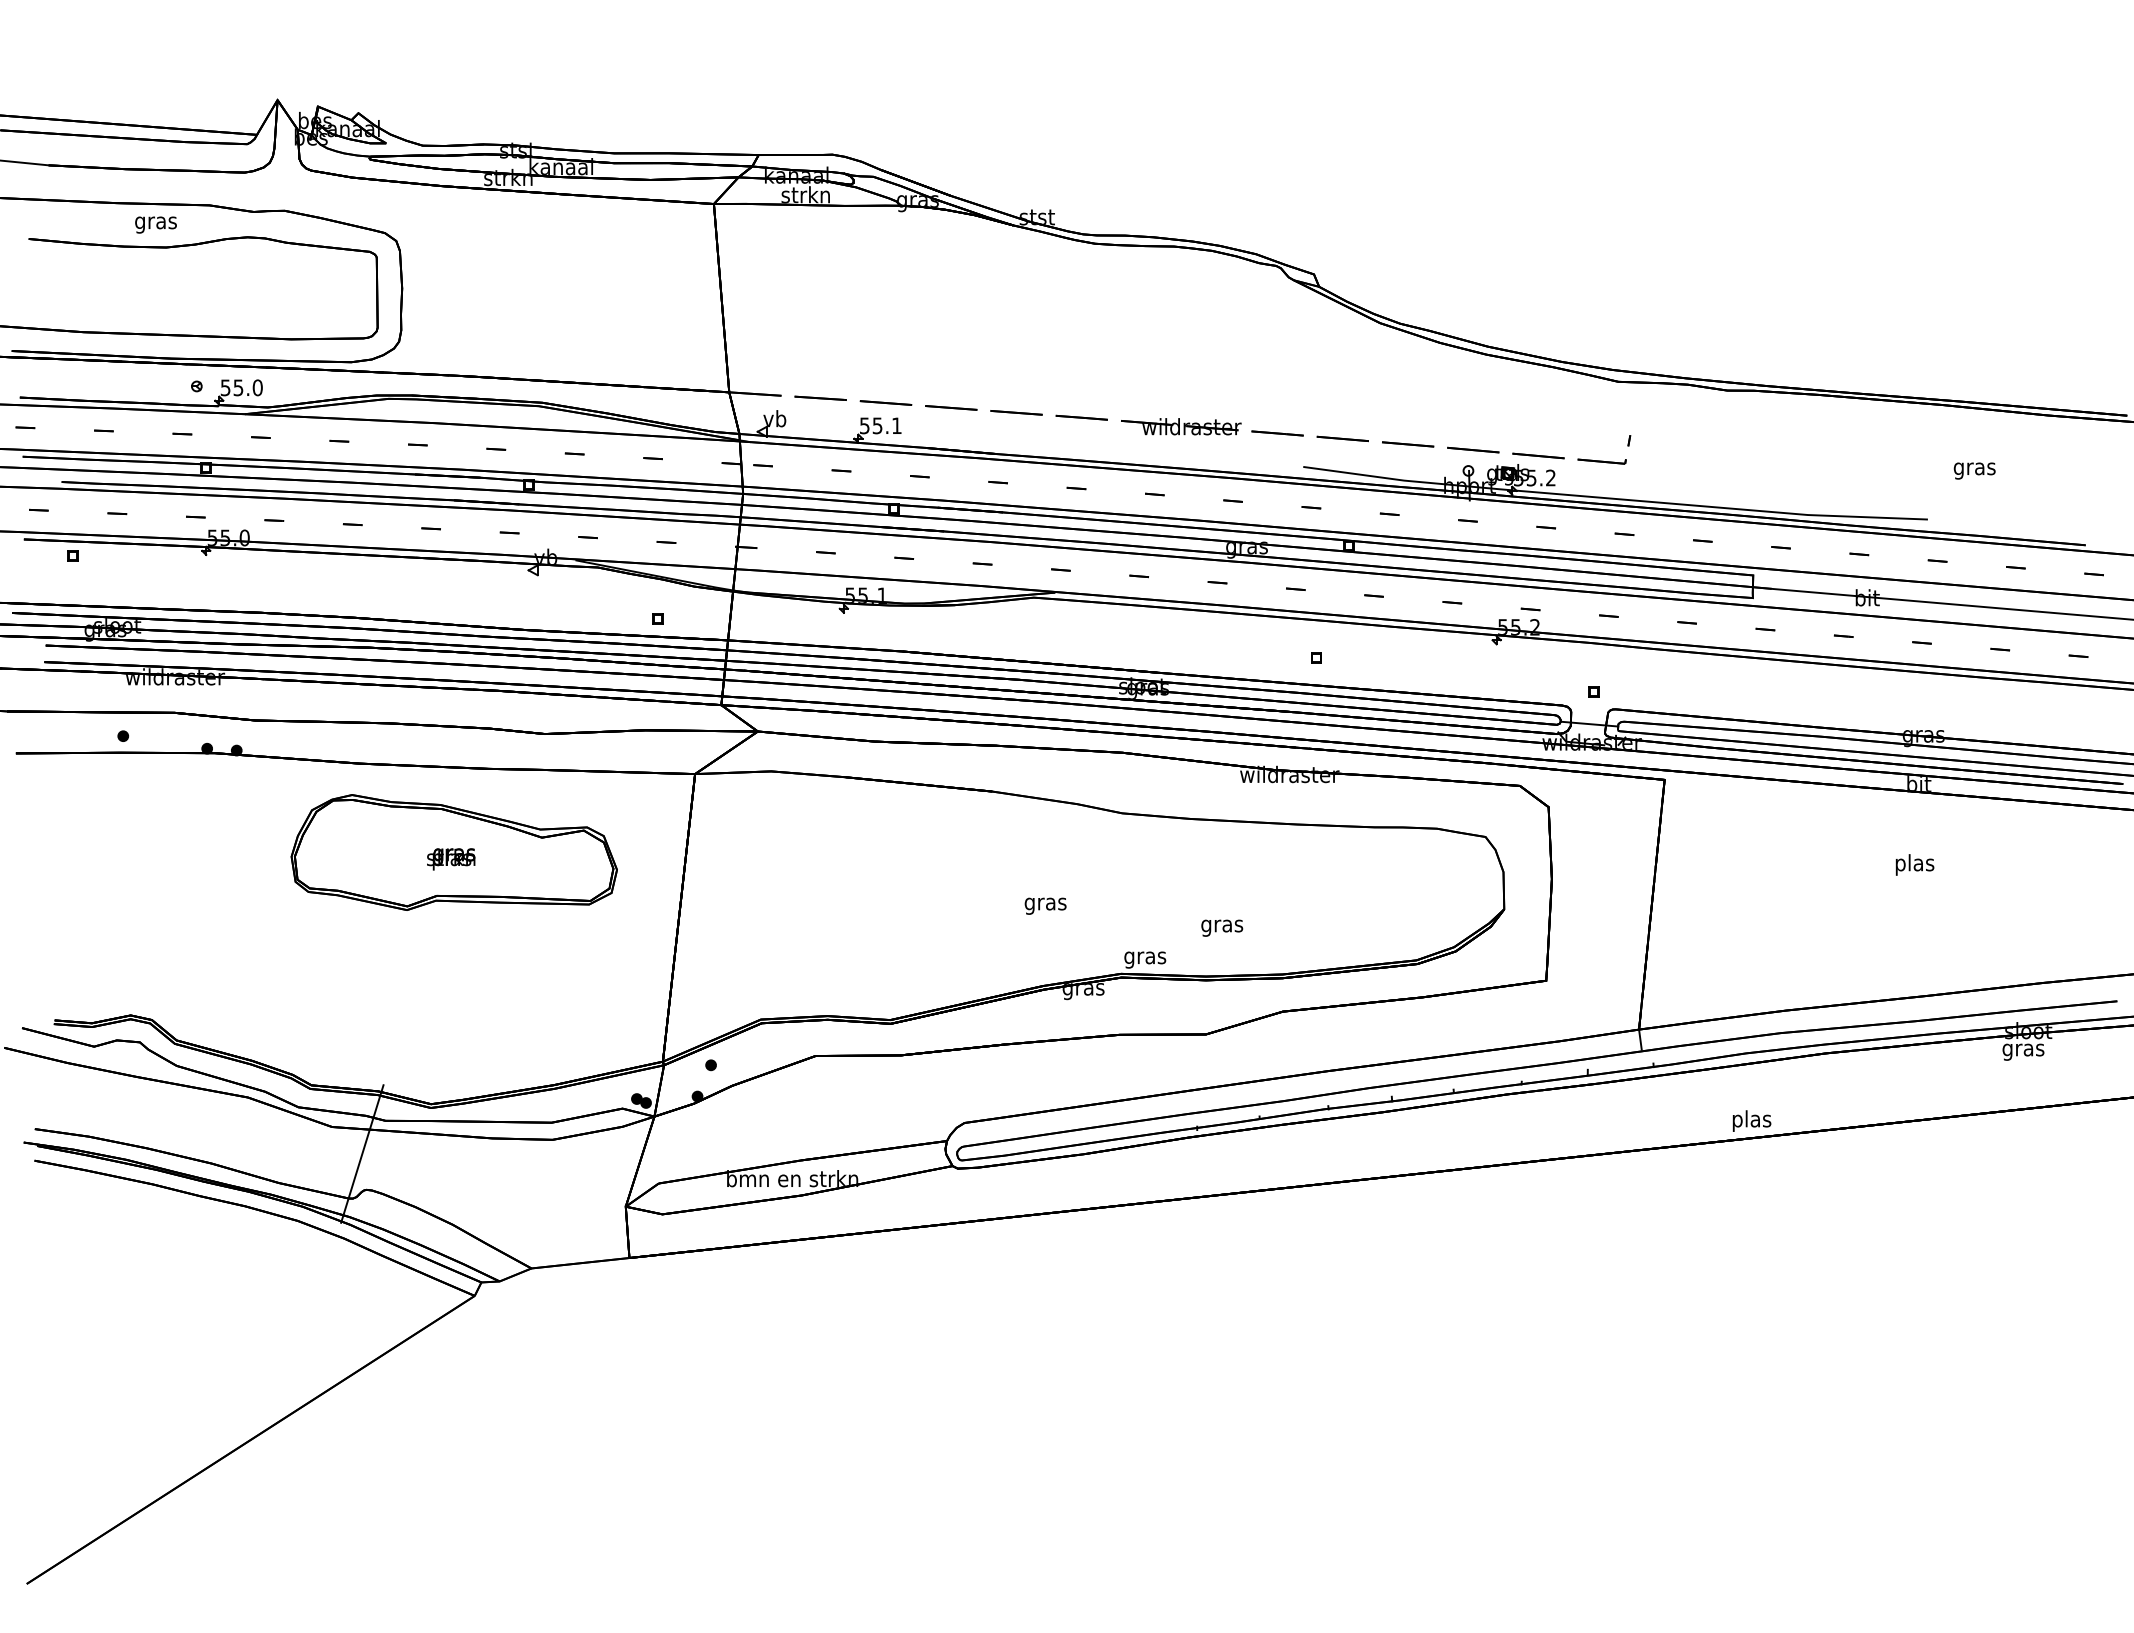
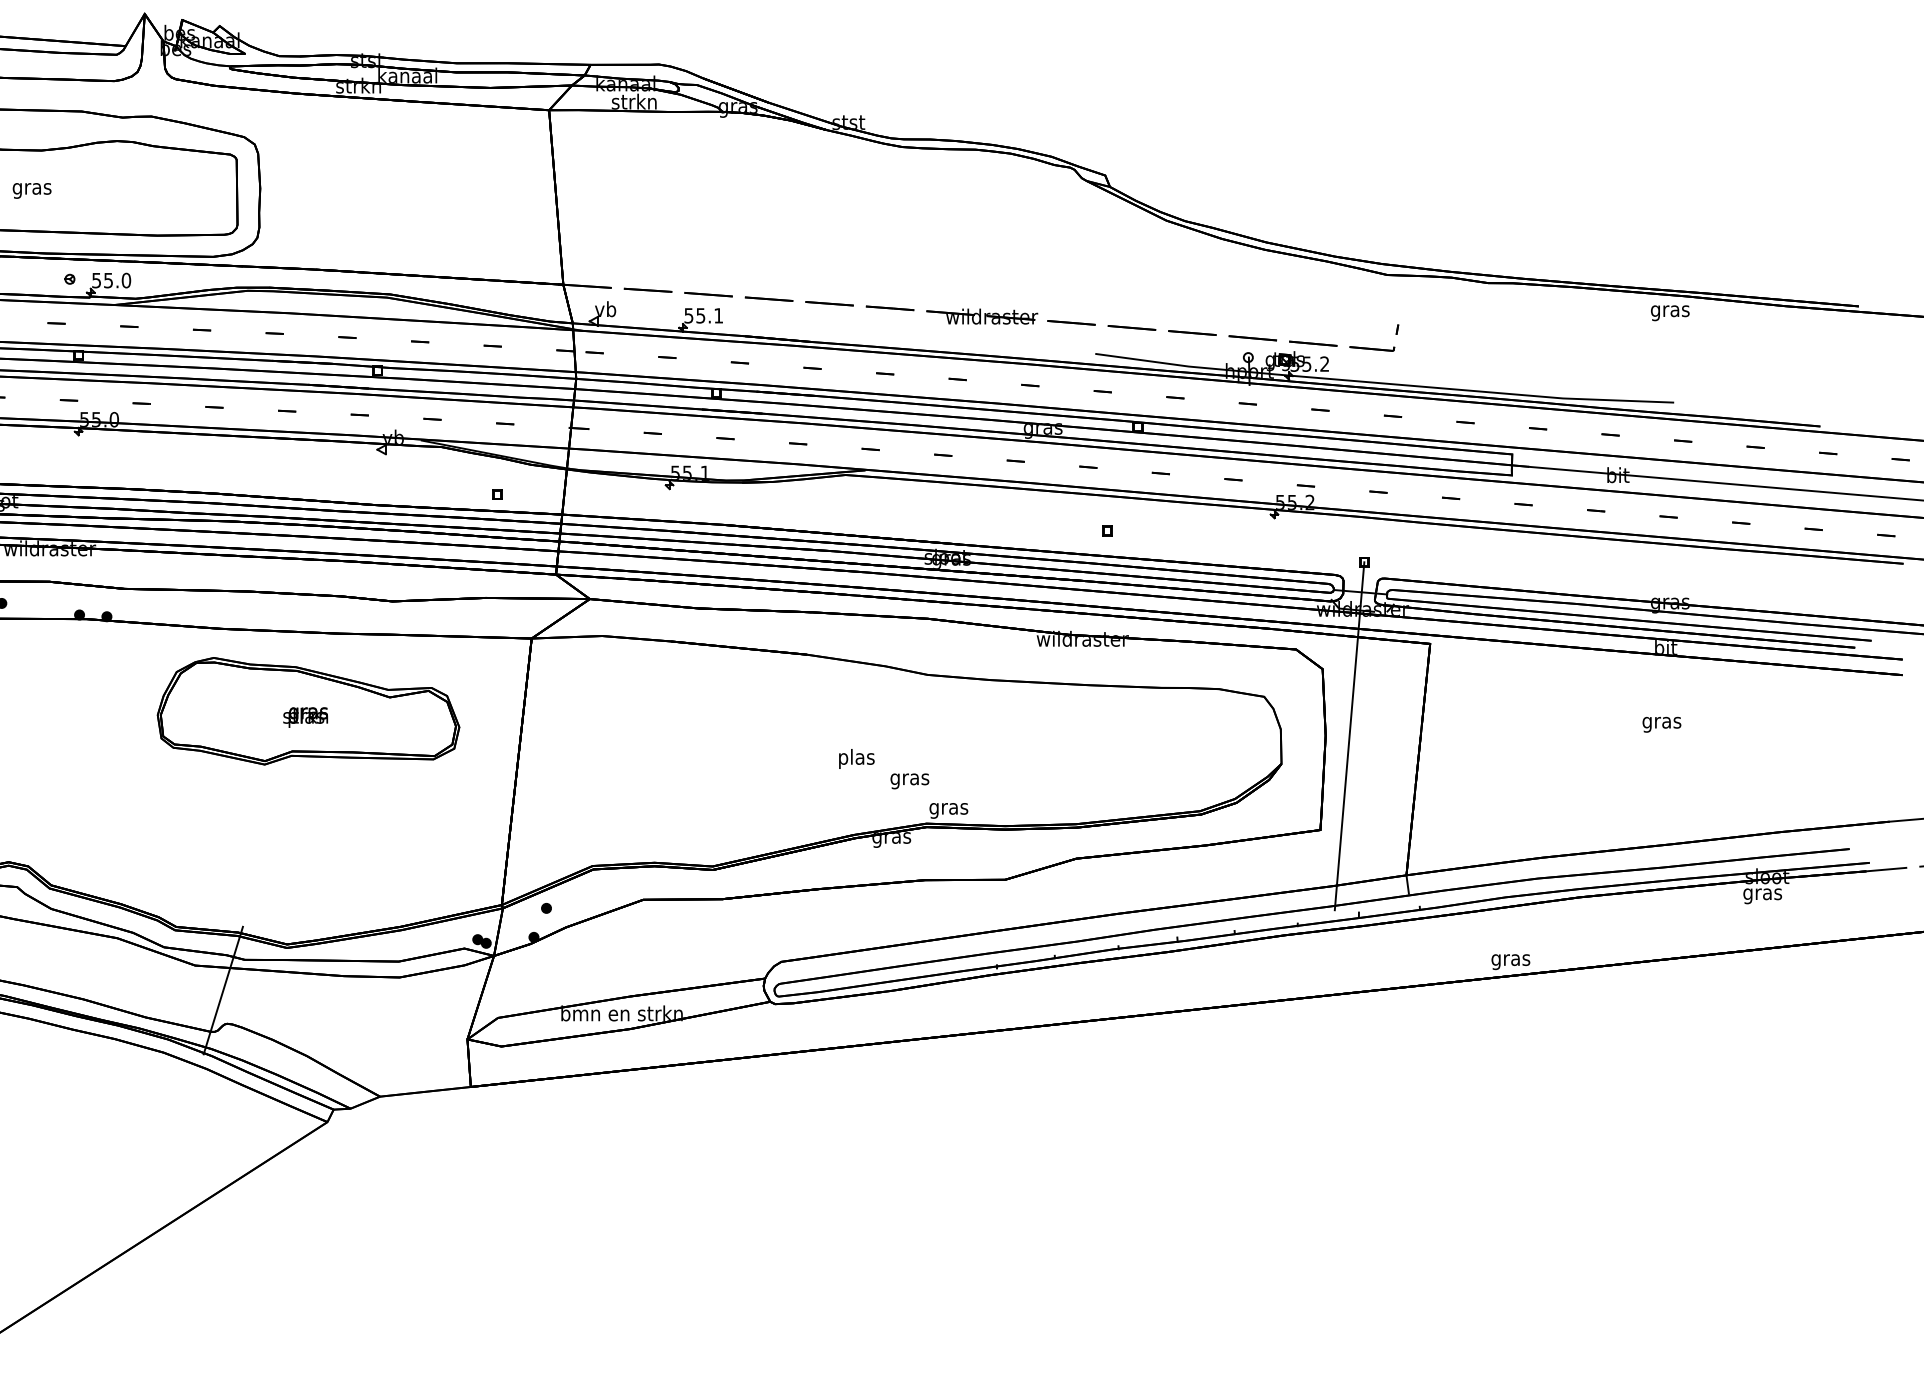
text: (155, 224) -> (31, 190), moved
text: (1974, 470) -> (1670, 312), moved
text: (1914, 864) -> (1661, 722), plas -> gras
line: (1577, 879) -> (1349, 736), added
text: (1045, 903) -> (856, 758), gras -> plas
text: (1222, 927) -> (910, 780), moved
text: (1751, 1120) -> (1510, 959), plas -> gras

